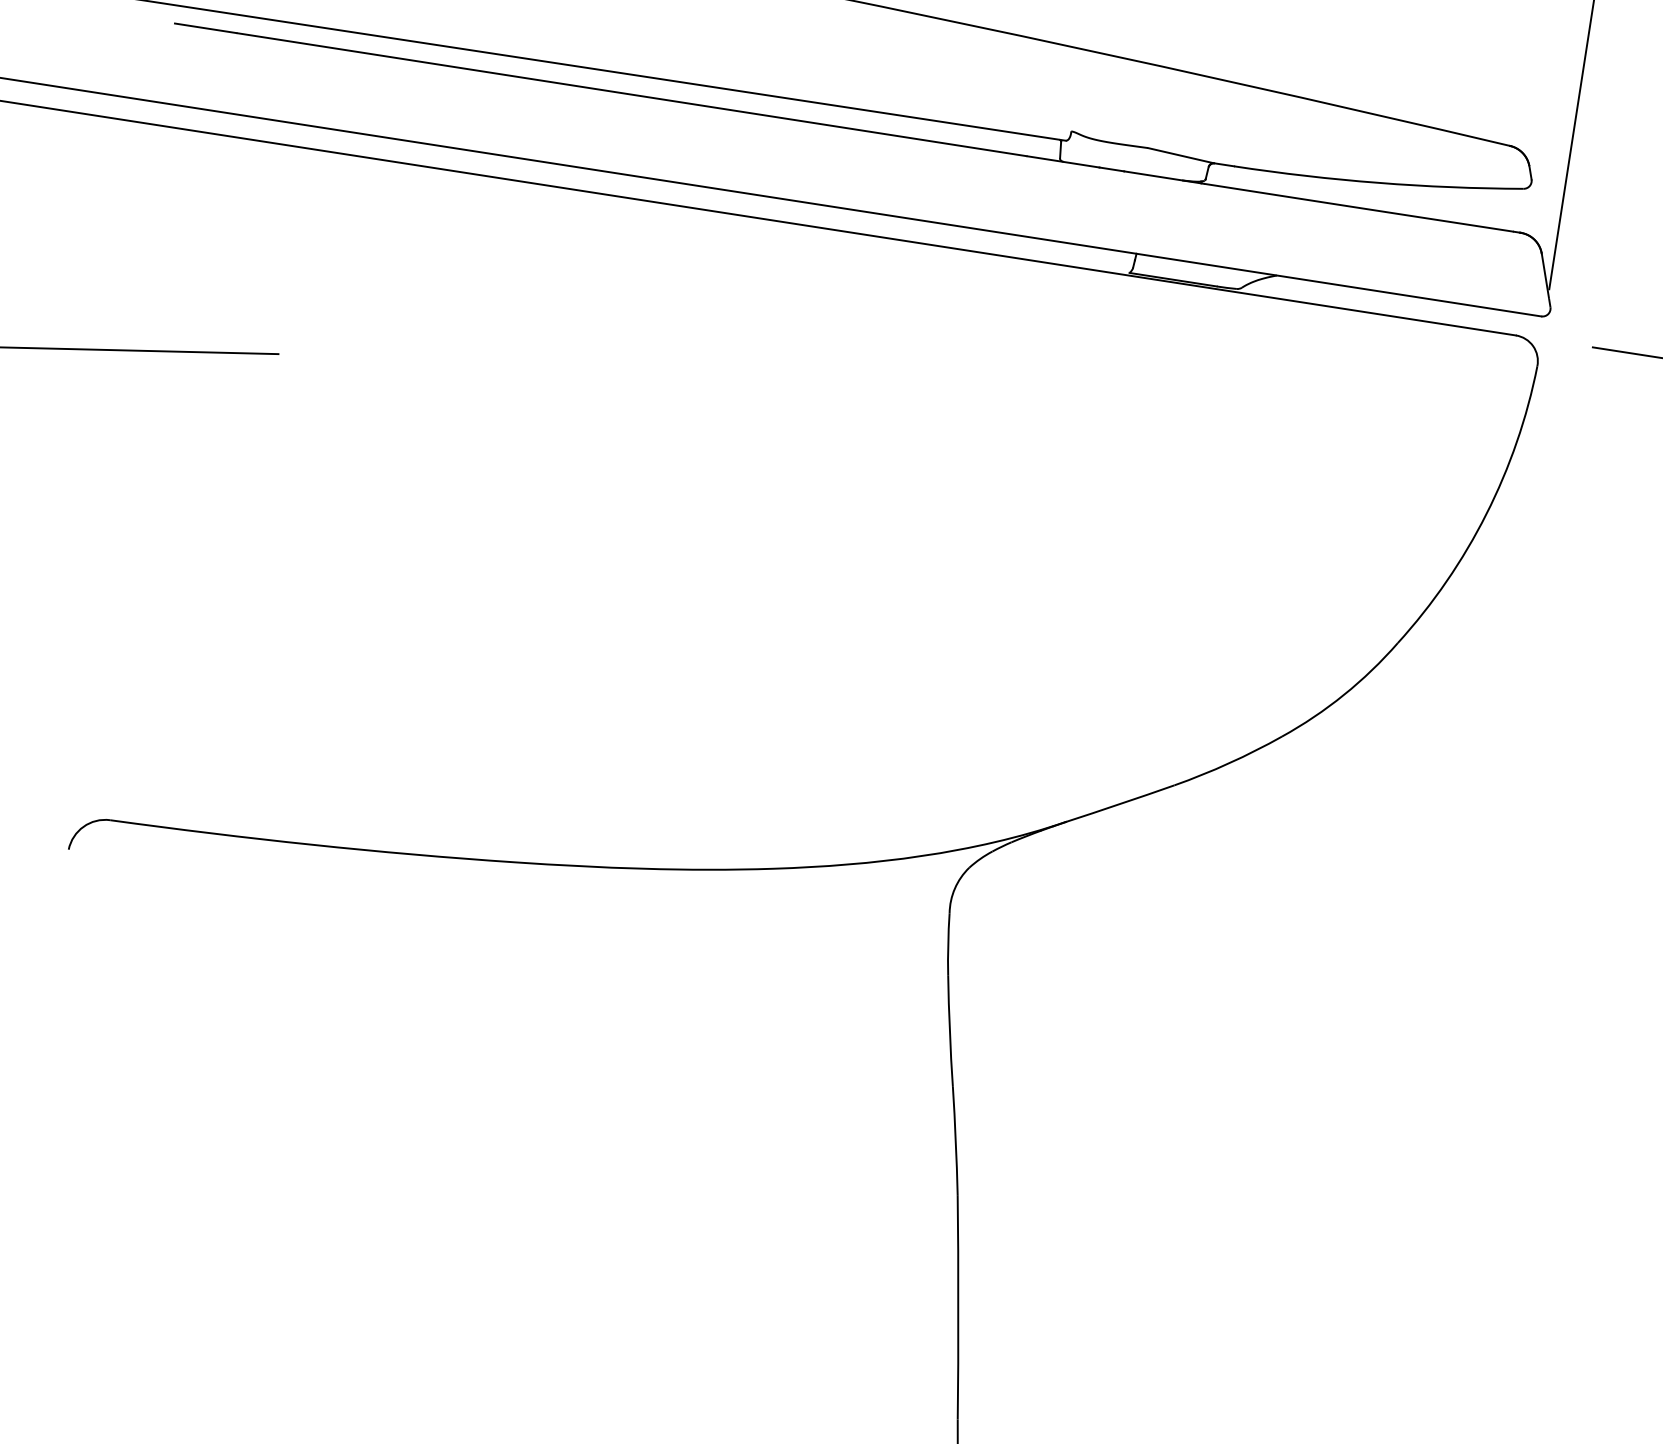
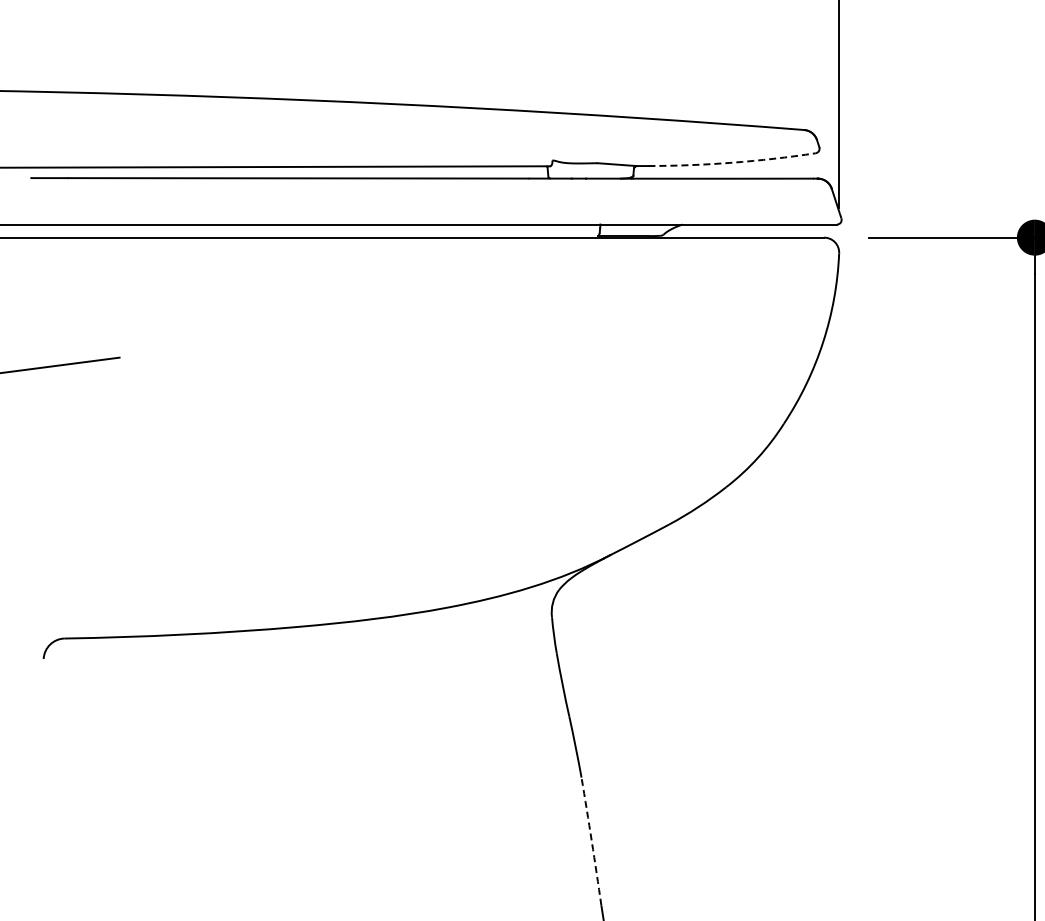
arc: (1378, 182) -> (732, 162), solid -> dashed
arc: (957, 1307) -> (591, 841), solid -> dashed

